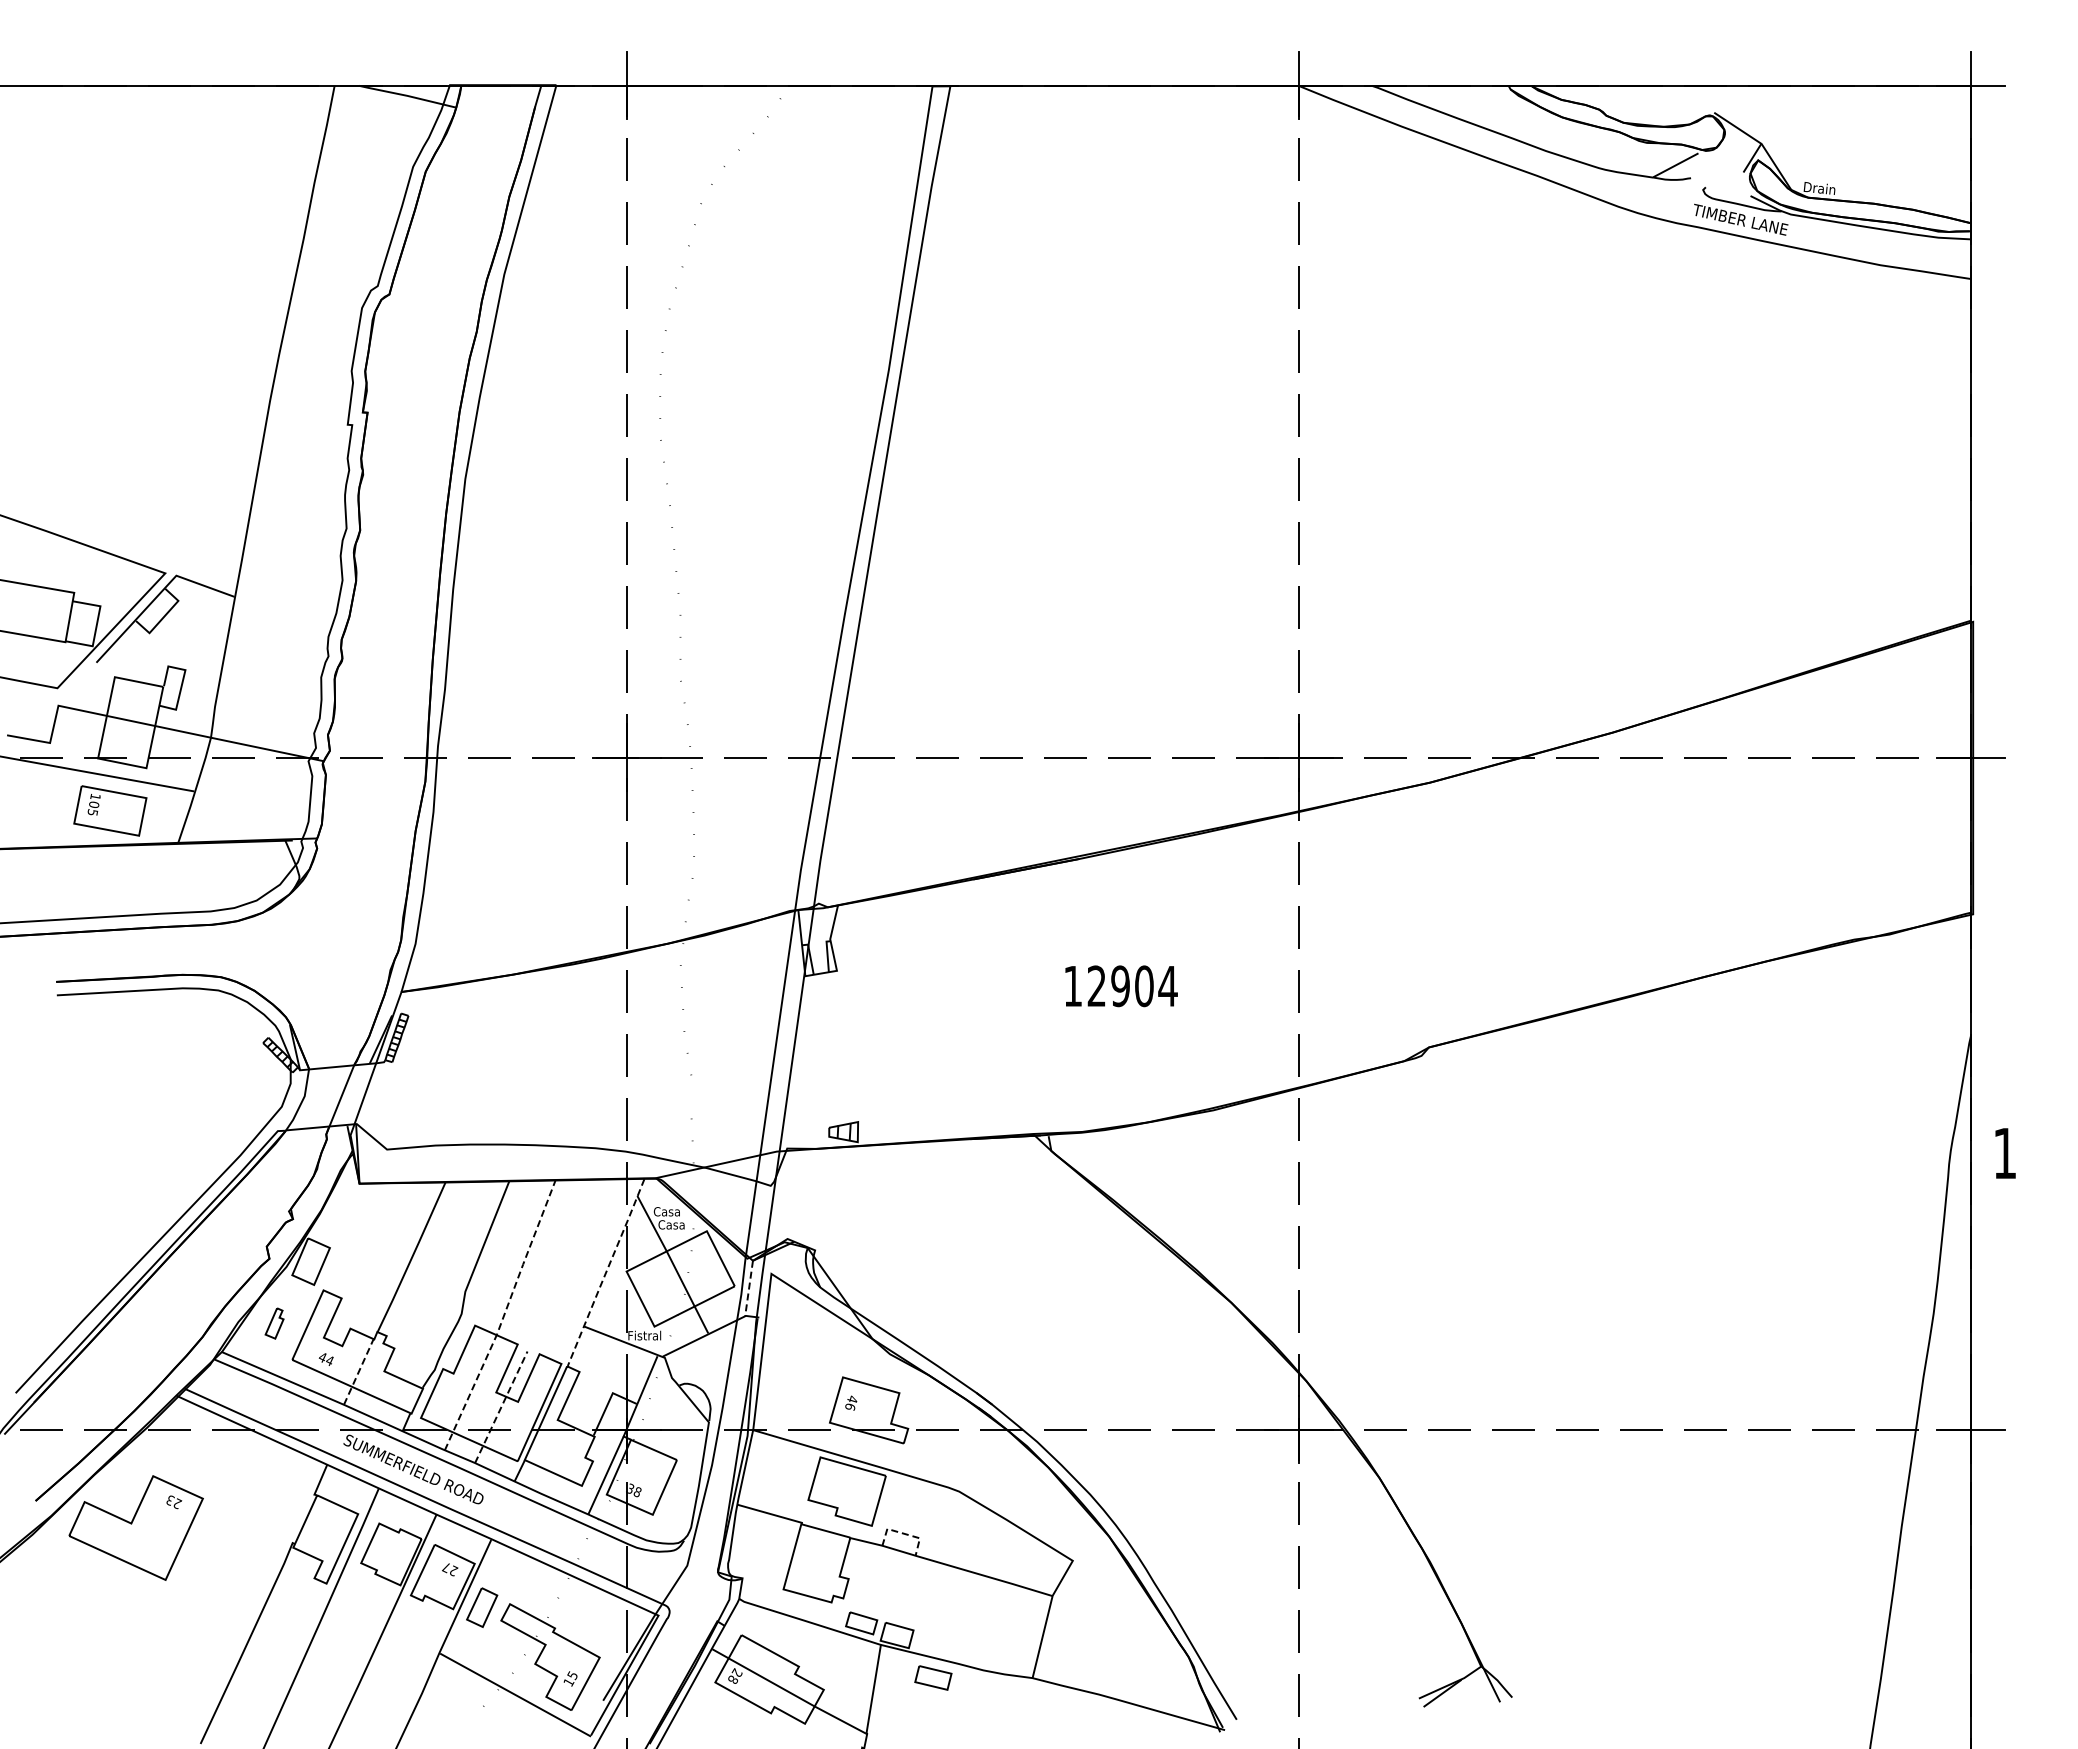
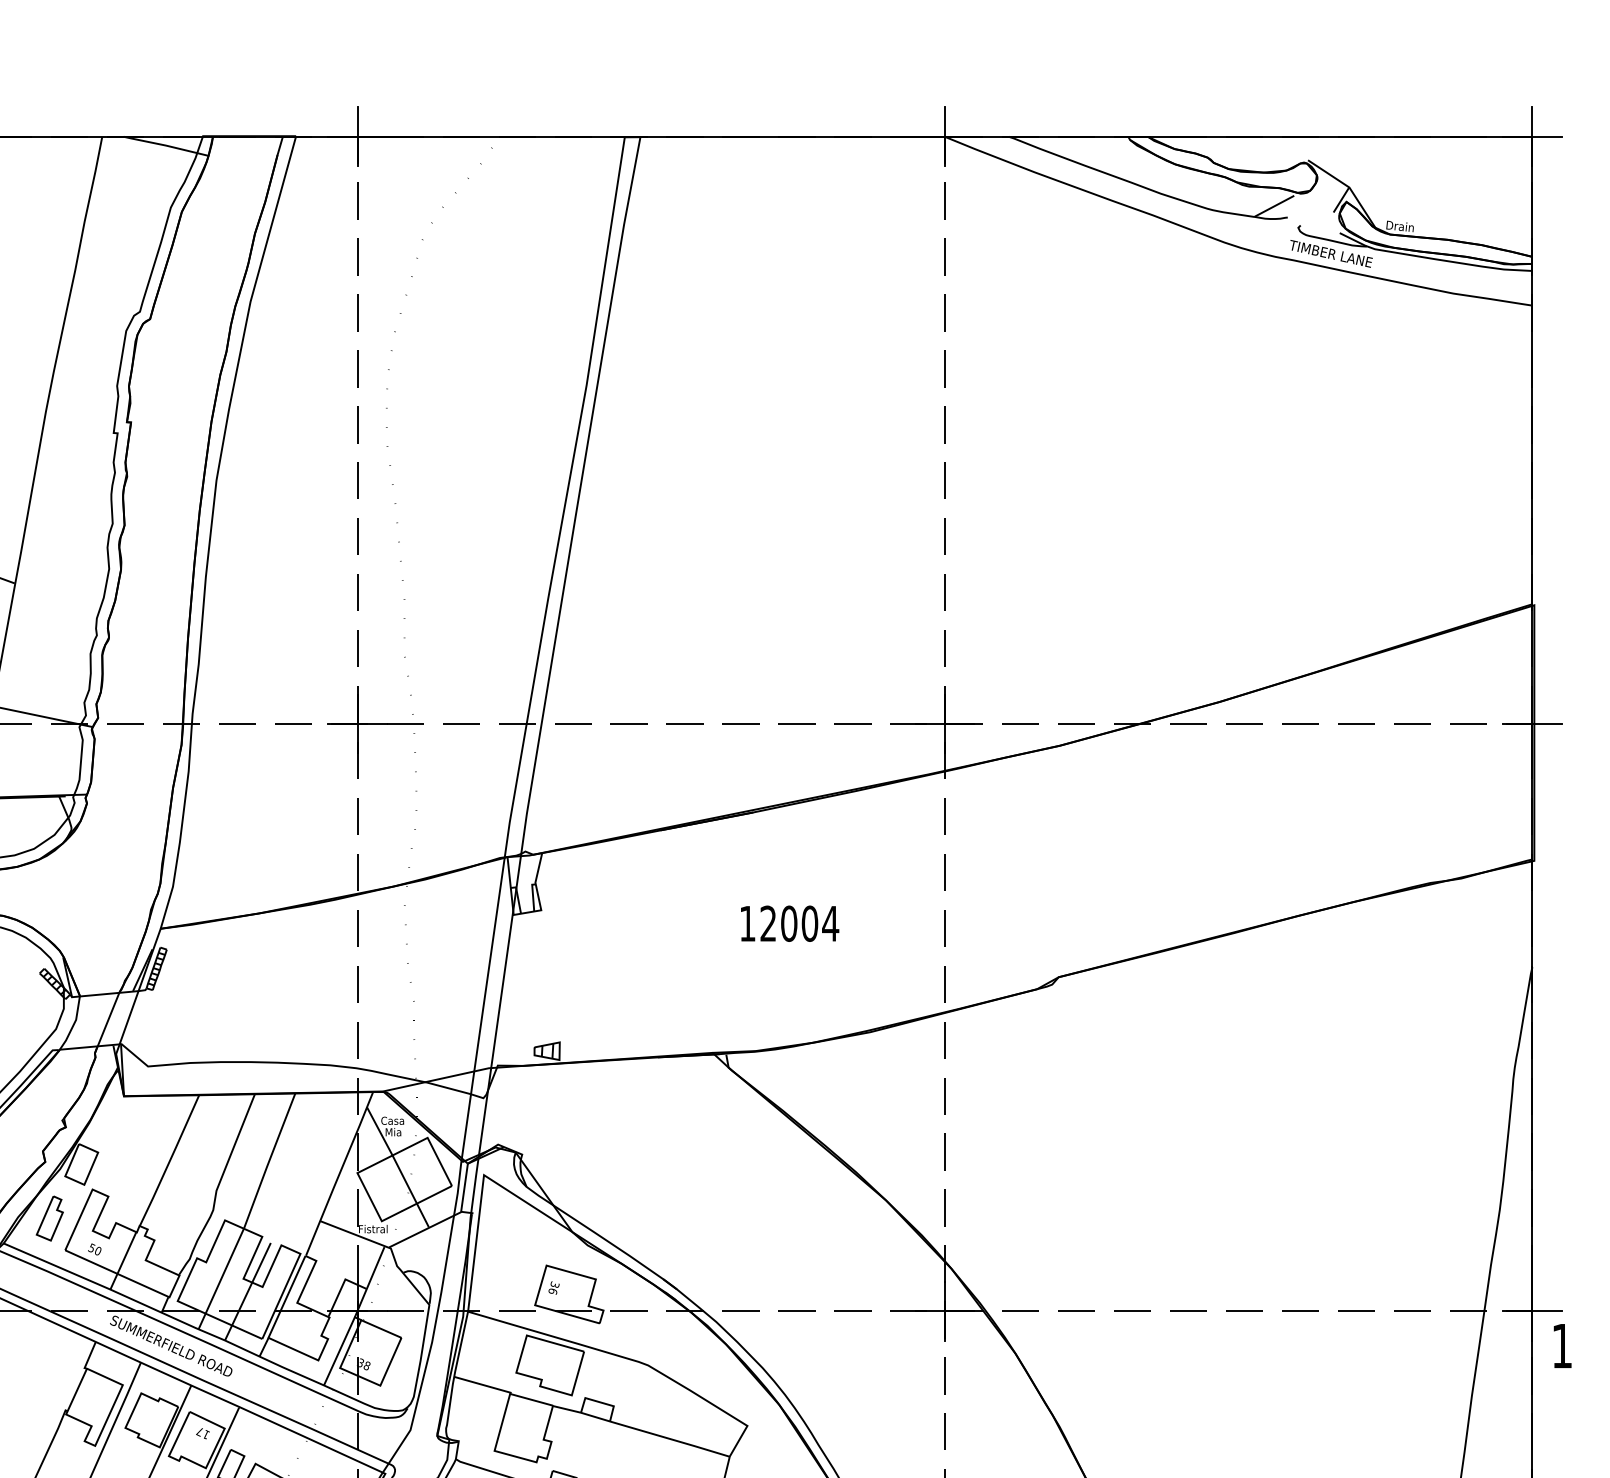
text: (1120, 986) -> (789, 923), 12904 -> 12004
text: (2005, 1153) -> (1562, 1346), moved
text: (671, 1224) -> (396, 1131), Casa -> Mia
line: (605, 1273) -> (339, 1174), dashed -> solid
line: (749, 1288) -> (464, 1187), dashed -> solid
line: (503, 1316) -> (249, 1212), dashed -> solid
part: (274, 1323) -> (49, 1218), size x1.67
text: (325, 1358) -> (94, 1249), 44 -> 50
line: (359, 1371) -> (123, 1260), dashed -> solid
text: (852, 1398) -> (554, 1284), 46 -> 36
line: (501, 1407) -> (248, 1291), dashed -> solid
line: (904, 1533) -> (600, 1402), dashed -> solid
text: (454, 1571) -> (207, 1435), 27 -> 17

